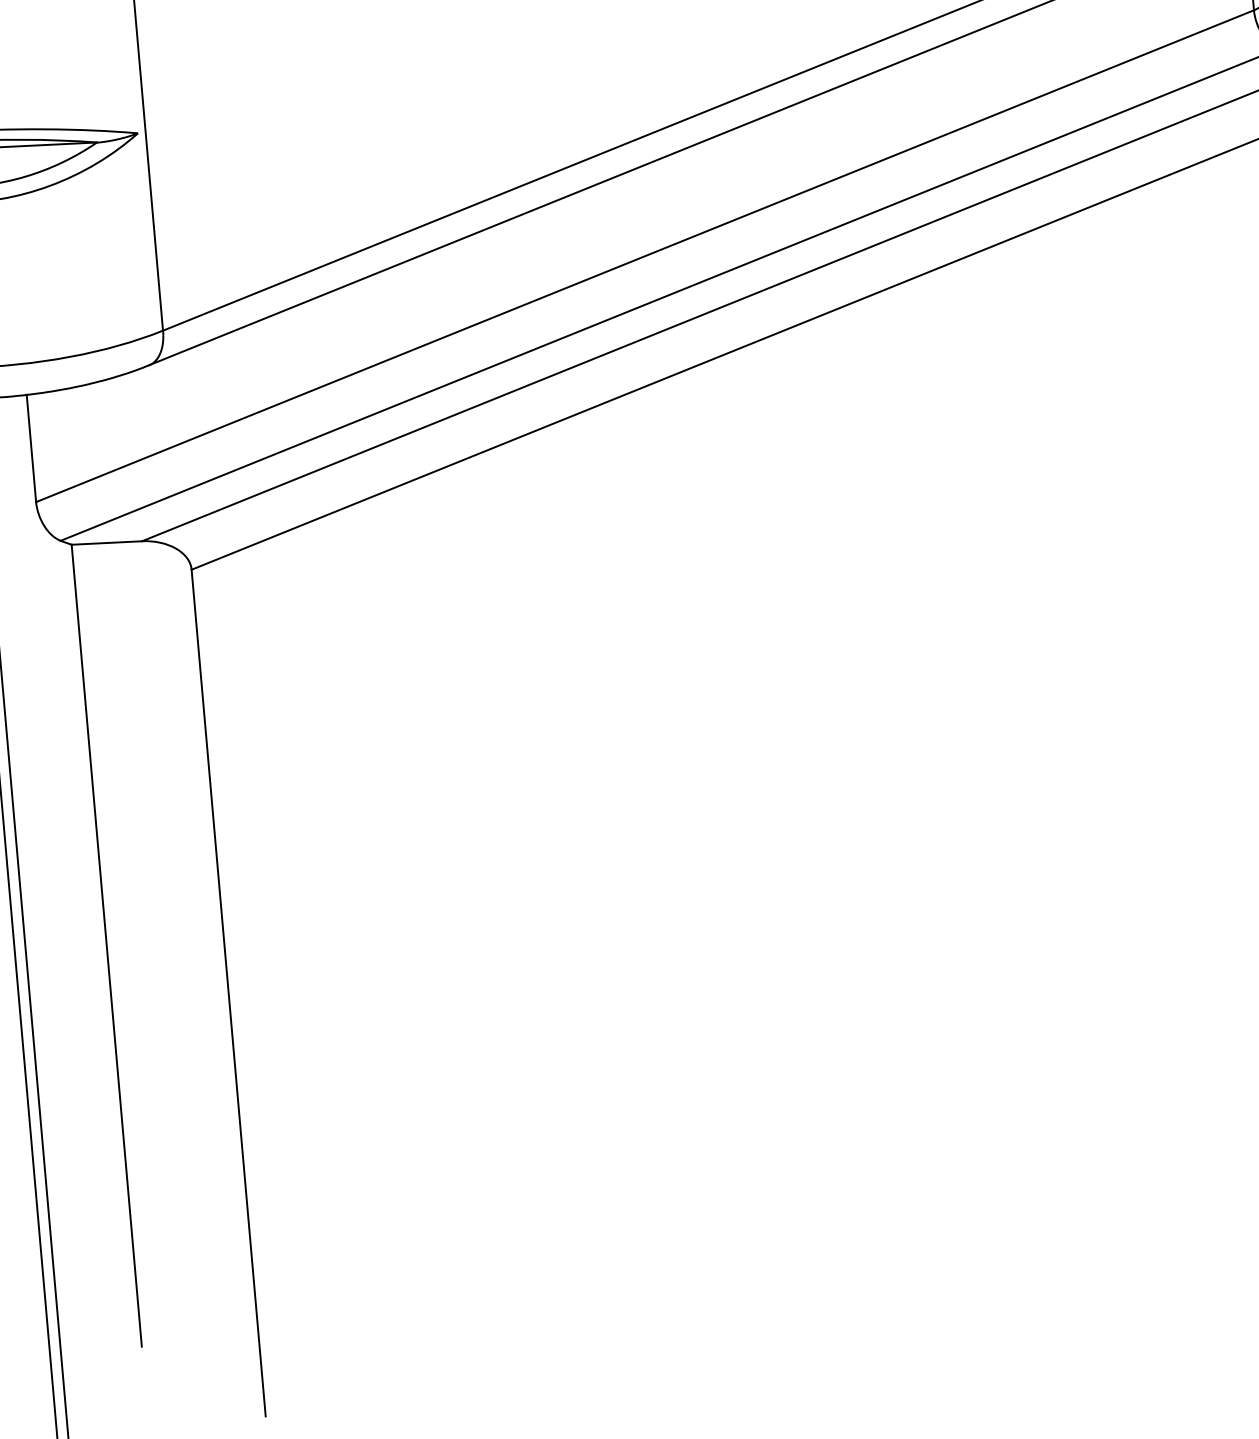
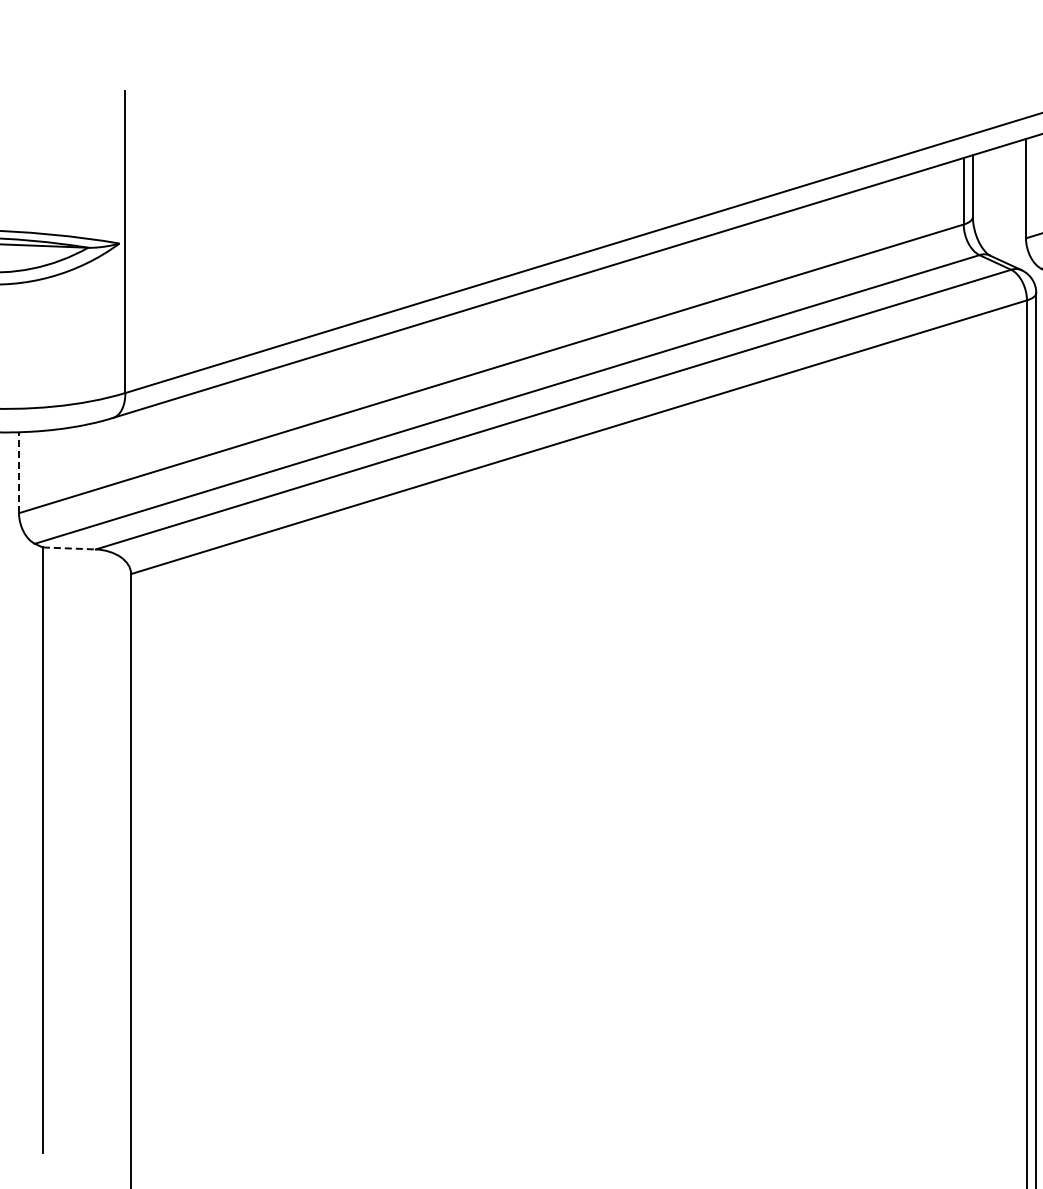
line: (32, 448) -> (19, 472), solid -> dashed
line: (107, 543) -> (69, 548), solid -> dashed

